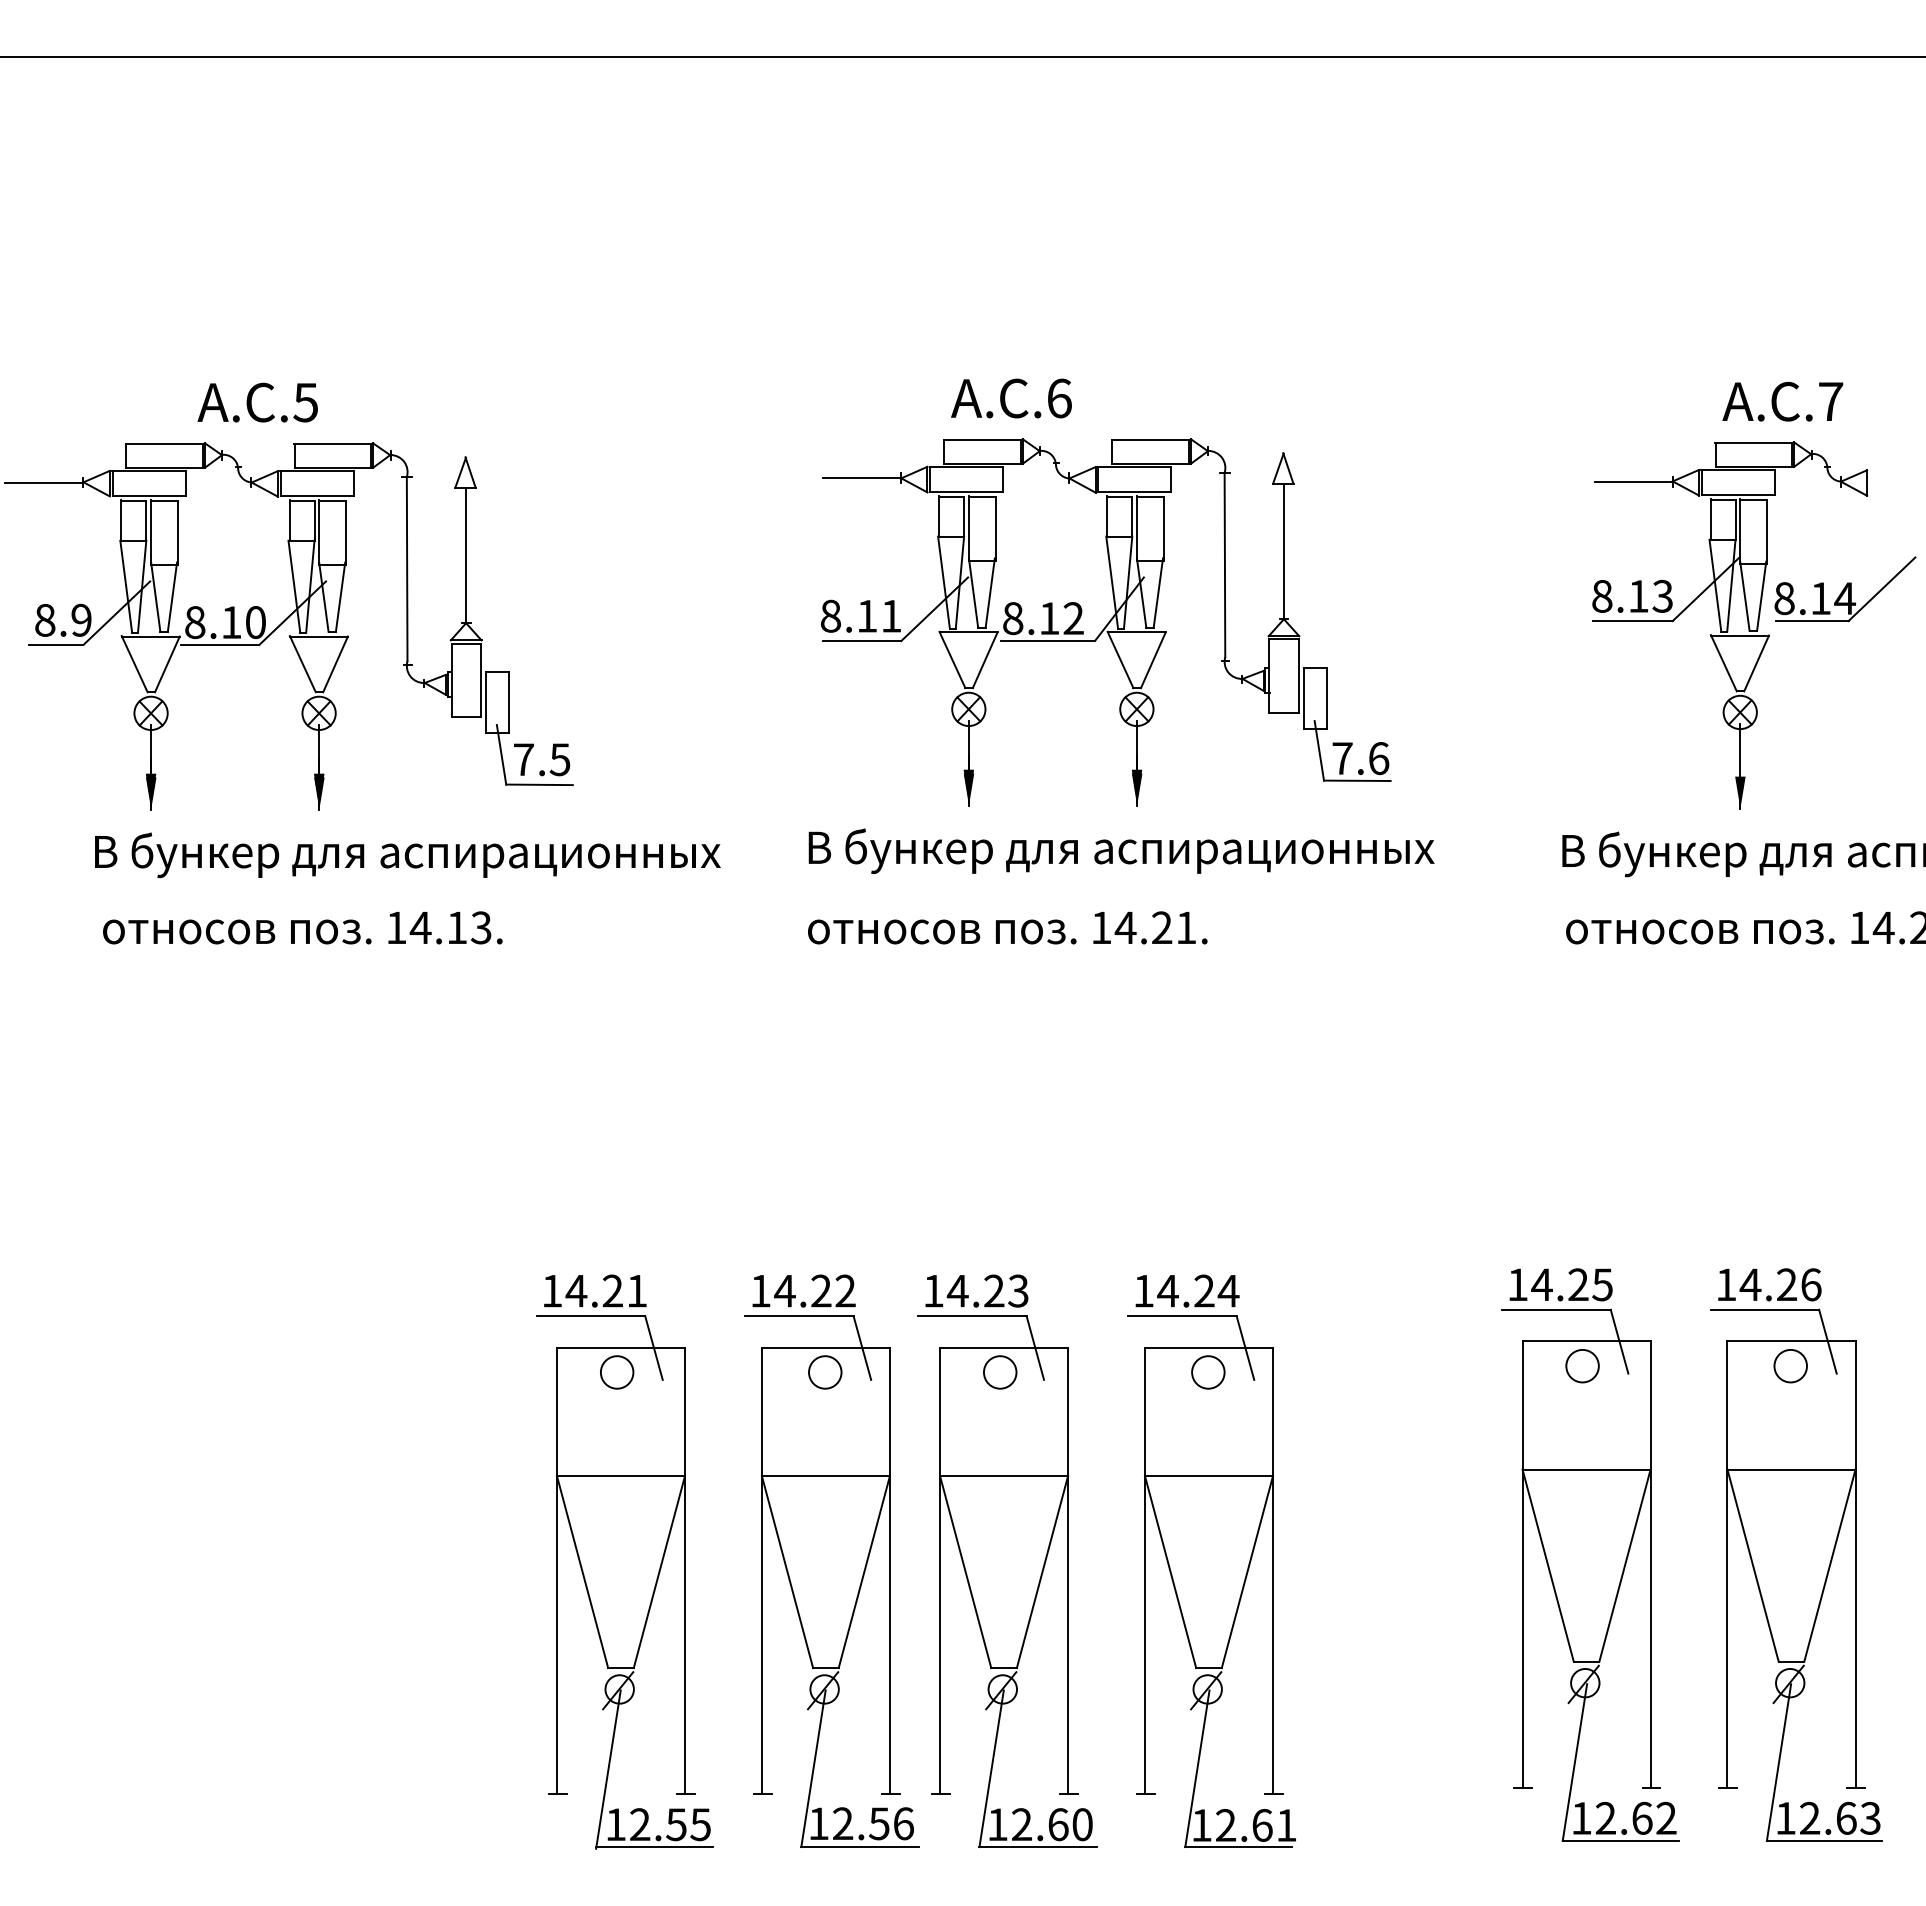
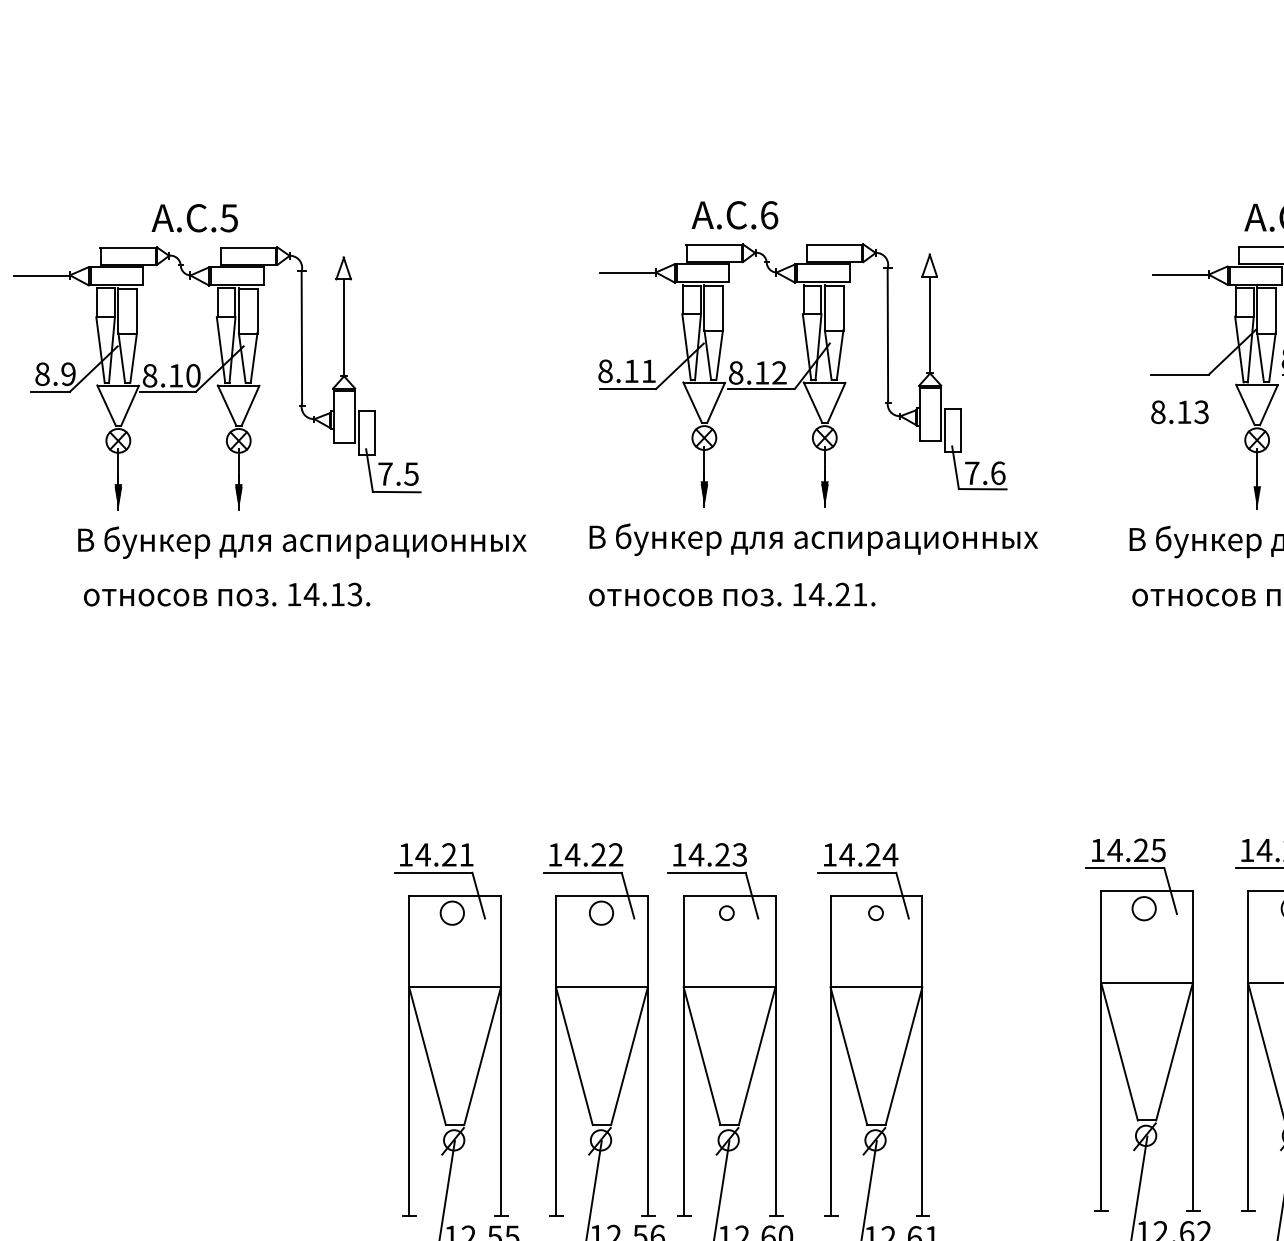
text: (1632, 595) -> (1179, 411), moved
circle: (999, 1372) -> (726, 913), size x0.6
circle: (1208, 1372) -> (876, 913), size x0.6

